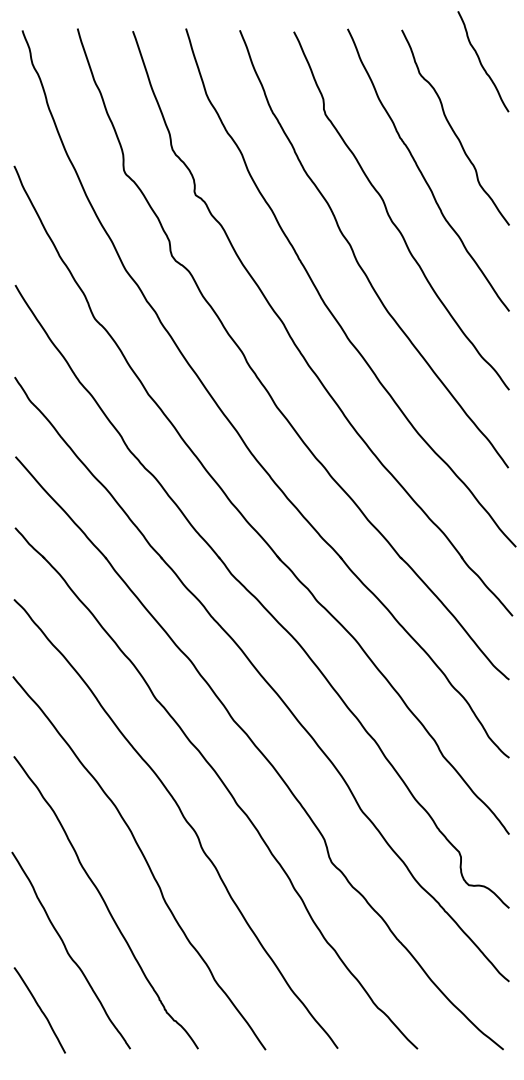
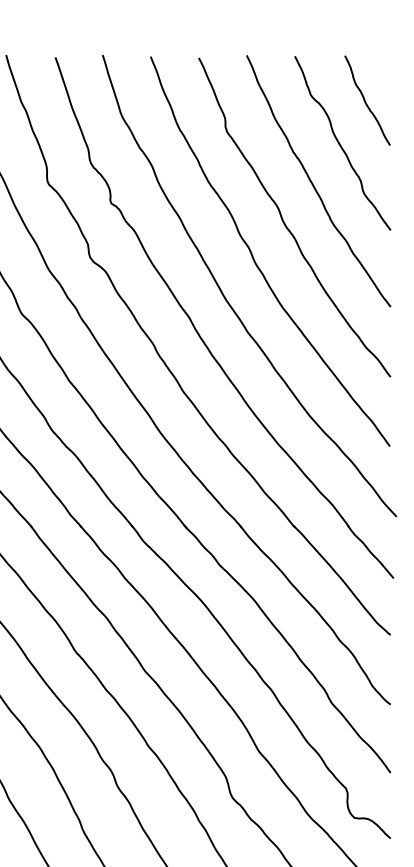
curve: (481, 62) -> (365, 101), moved

